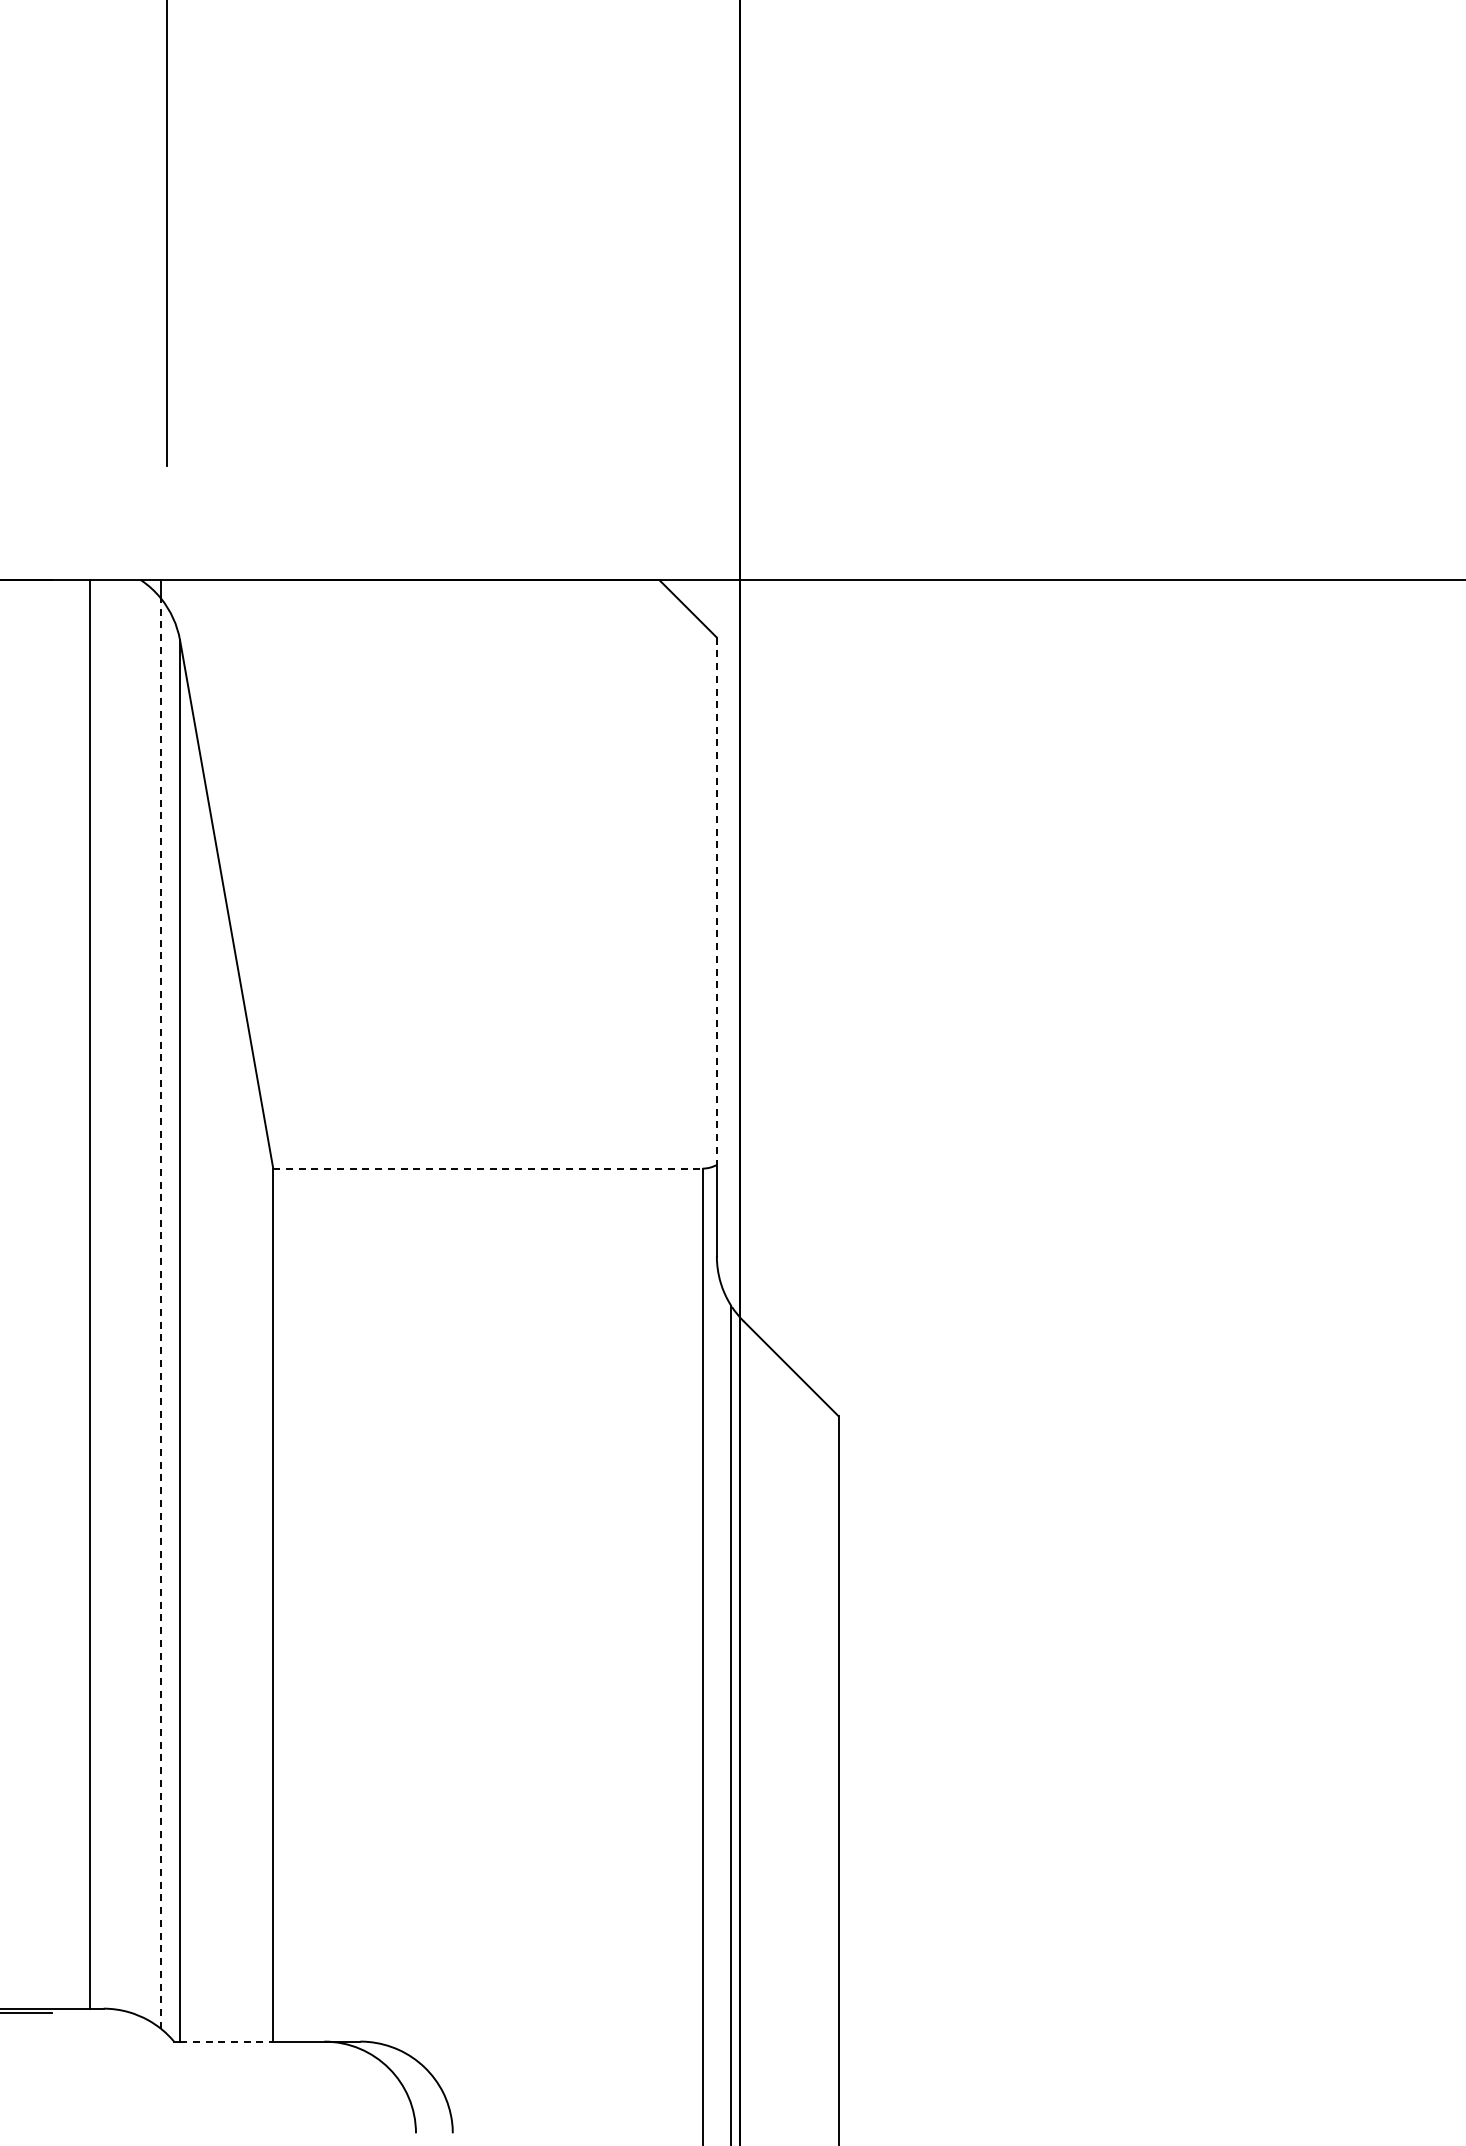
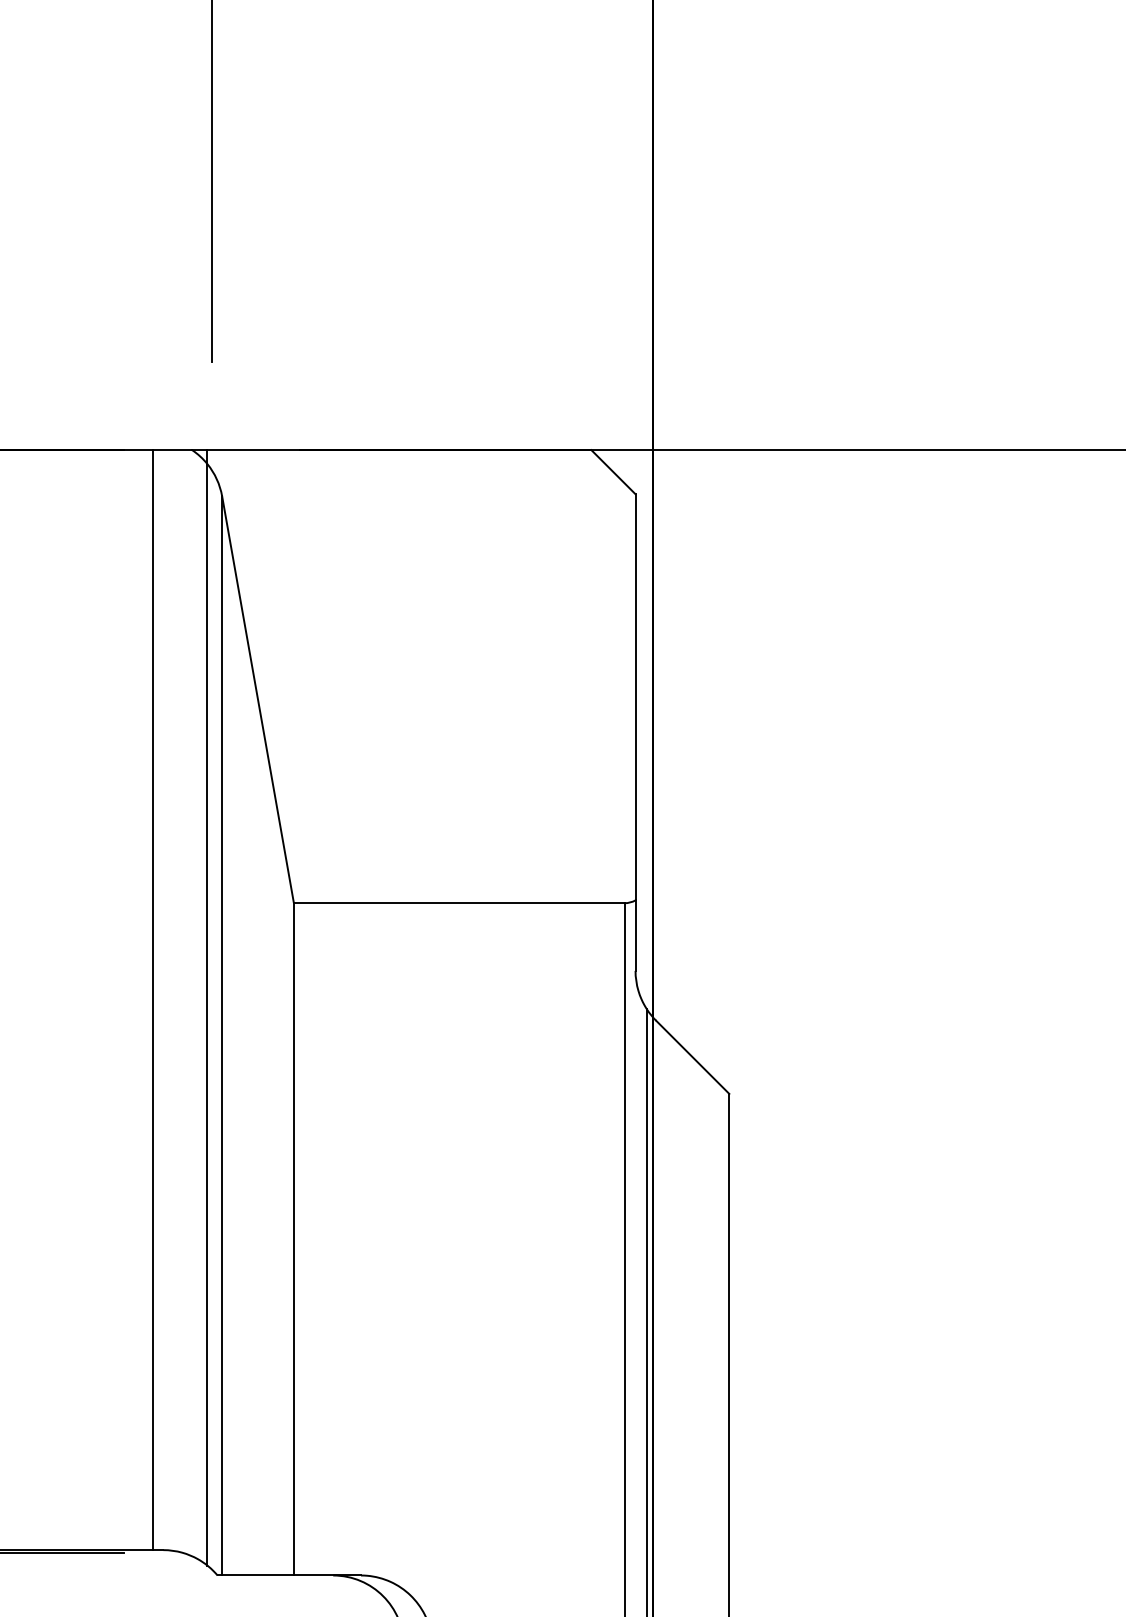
line: (716, 901) -> (635, 697), dashed -> solid
line: (488, 1168) -> (459, 903), dashed -> solid
line: (160, 1313) -> (207, 1014), dashed -> solid
line: (226, 2041) -> (257, 1575), dashed -> solid

